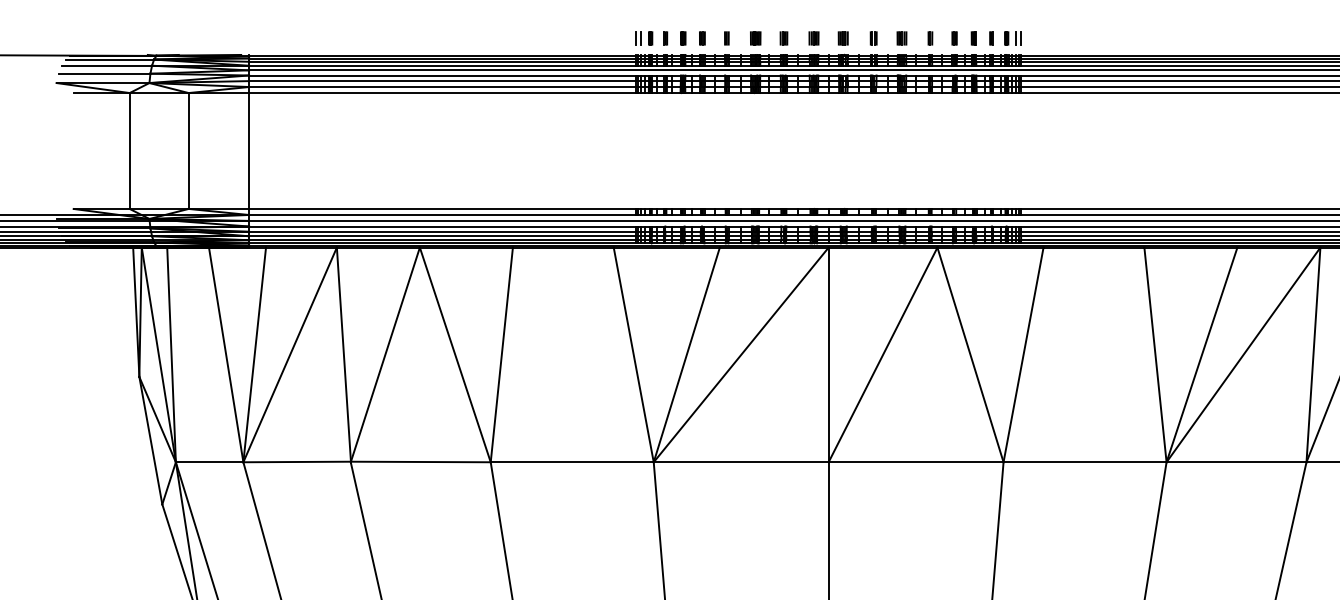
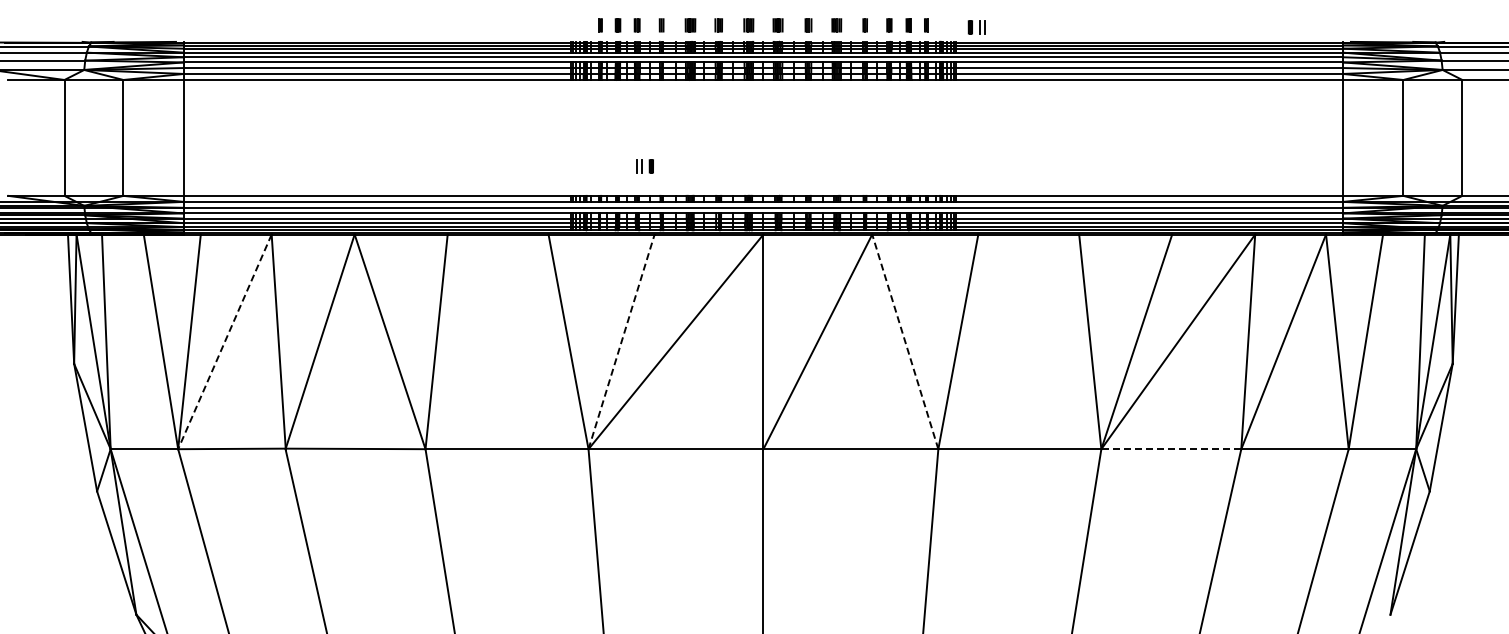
part: (643, 38) -> (644, 166), moved
part: (1012, 38) -> (976, 27), moved
line: (686, 354) -> (621, 341), solid -> dashed
line: (970, 354) -> (905, 341), solid -> dashed
line: (289, 355) -> (224, 342), solid -> dashed
line: (1236, 462) -> (1171, 449), solid -> dashed

